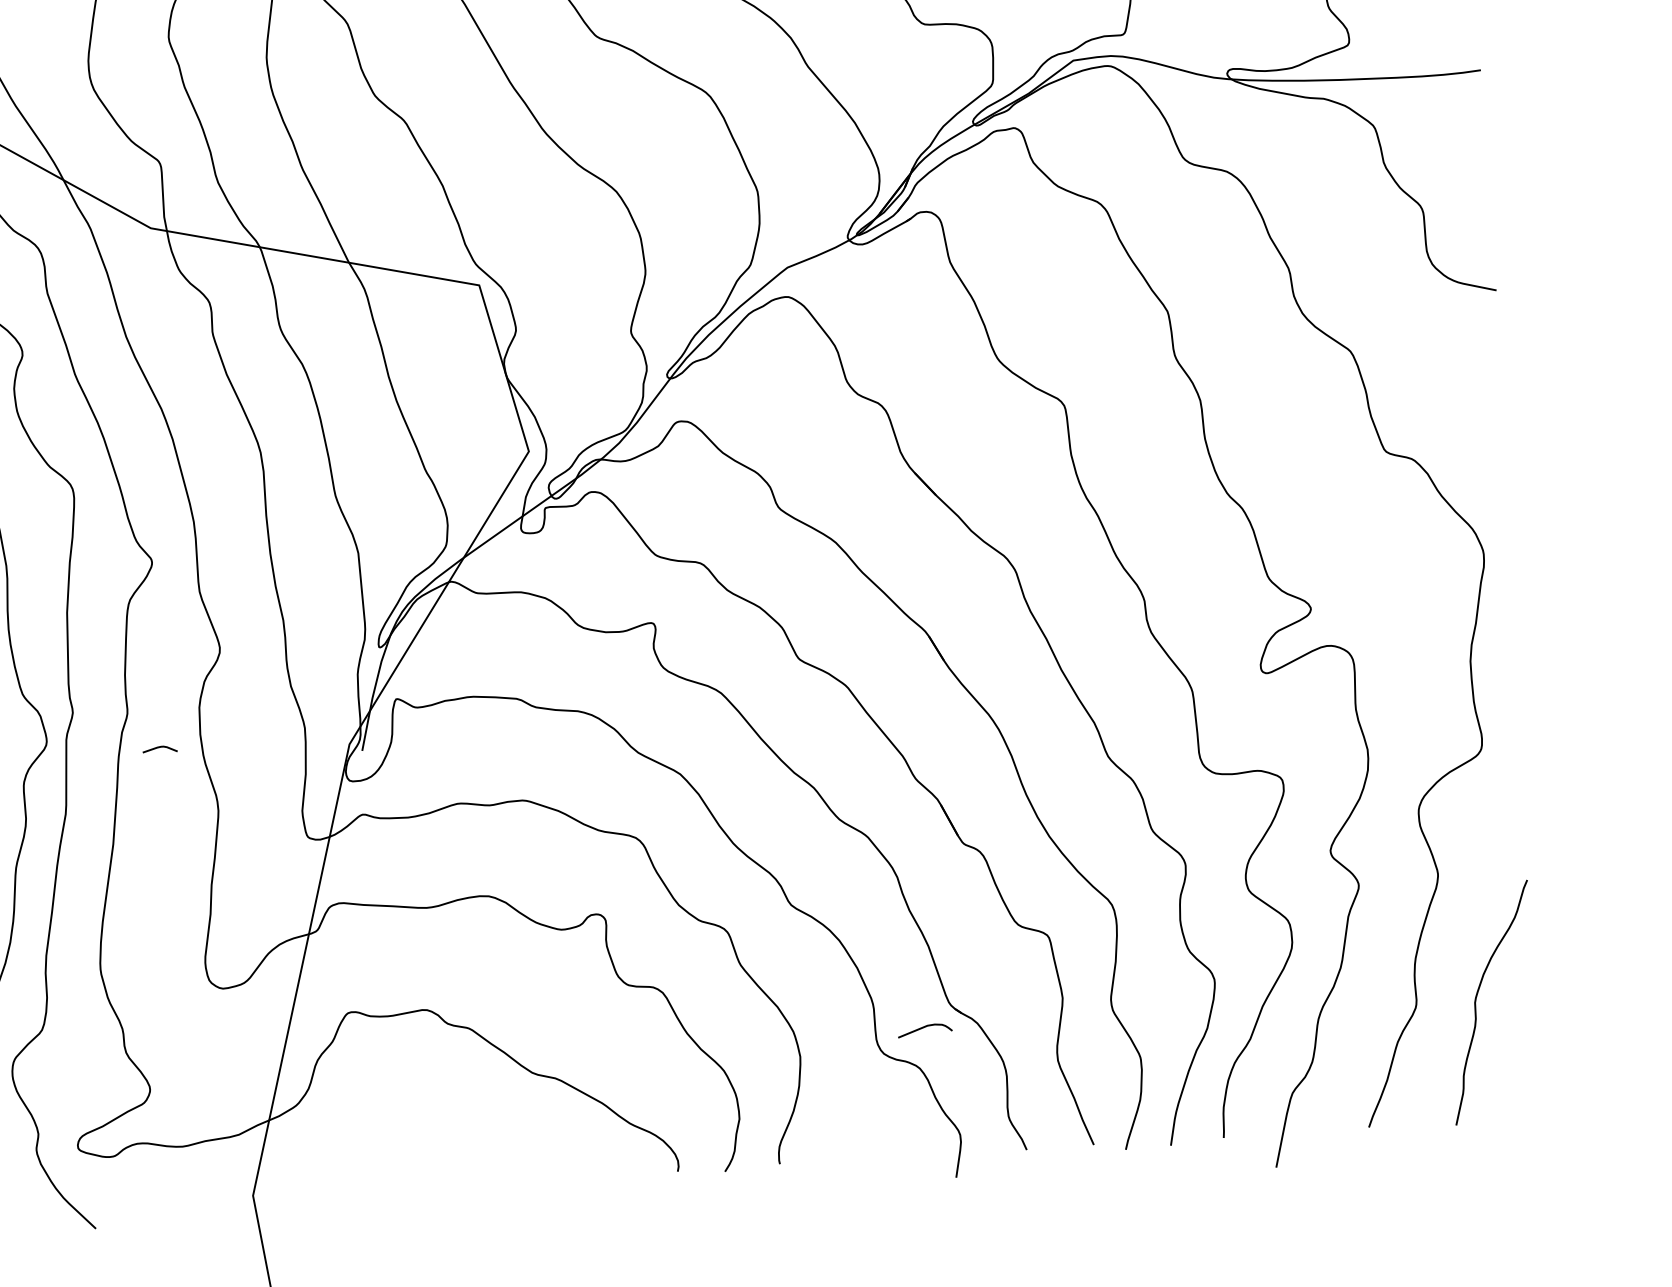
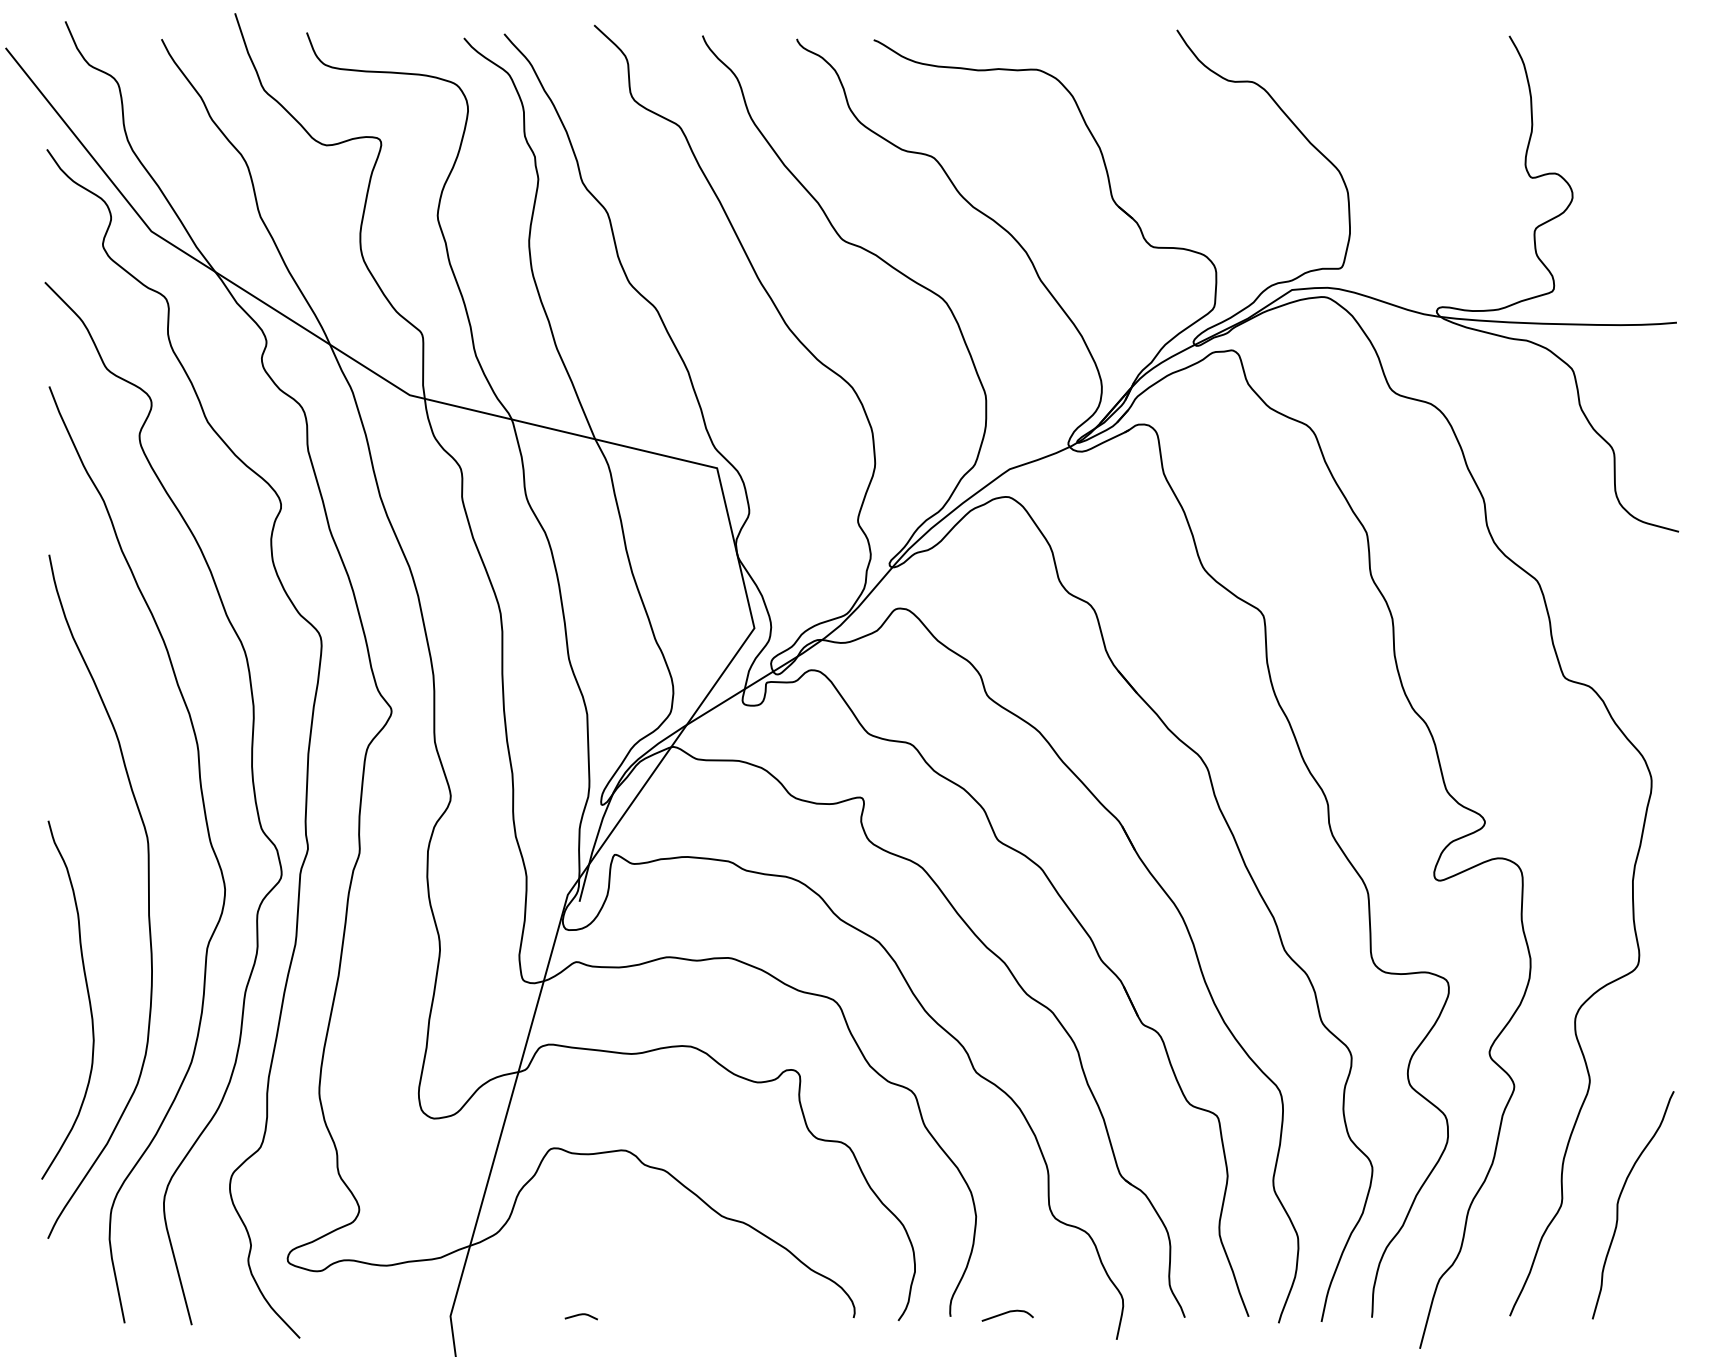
curve: (159, 748) -> (580, 1315), moved
curve: (924, 1028) -> (1007, 1313), moved

